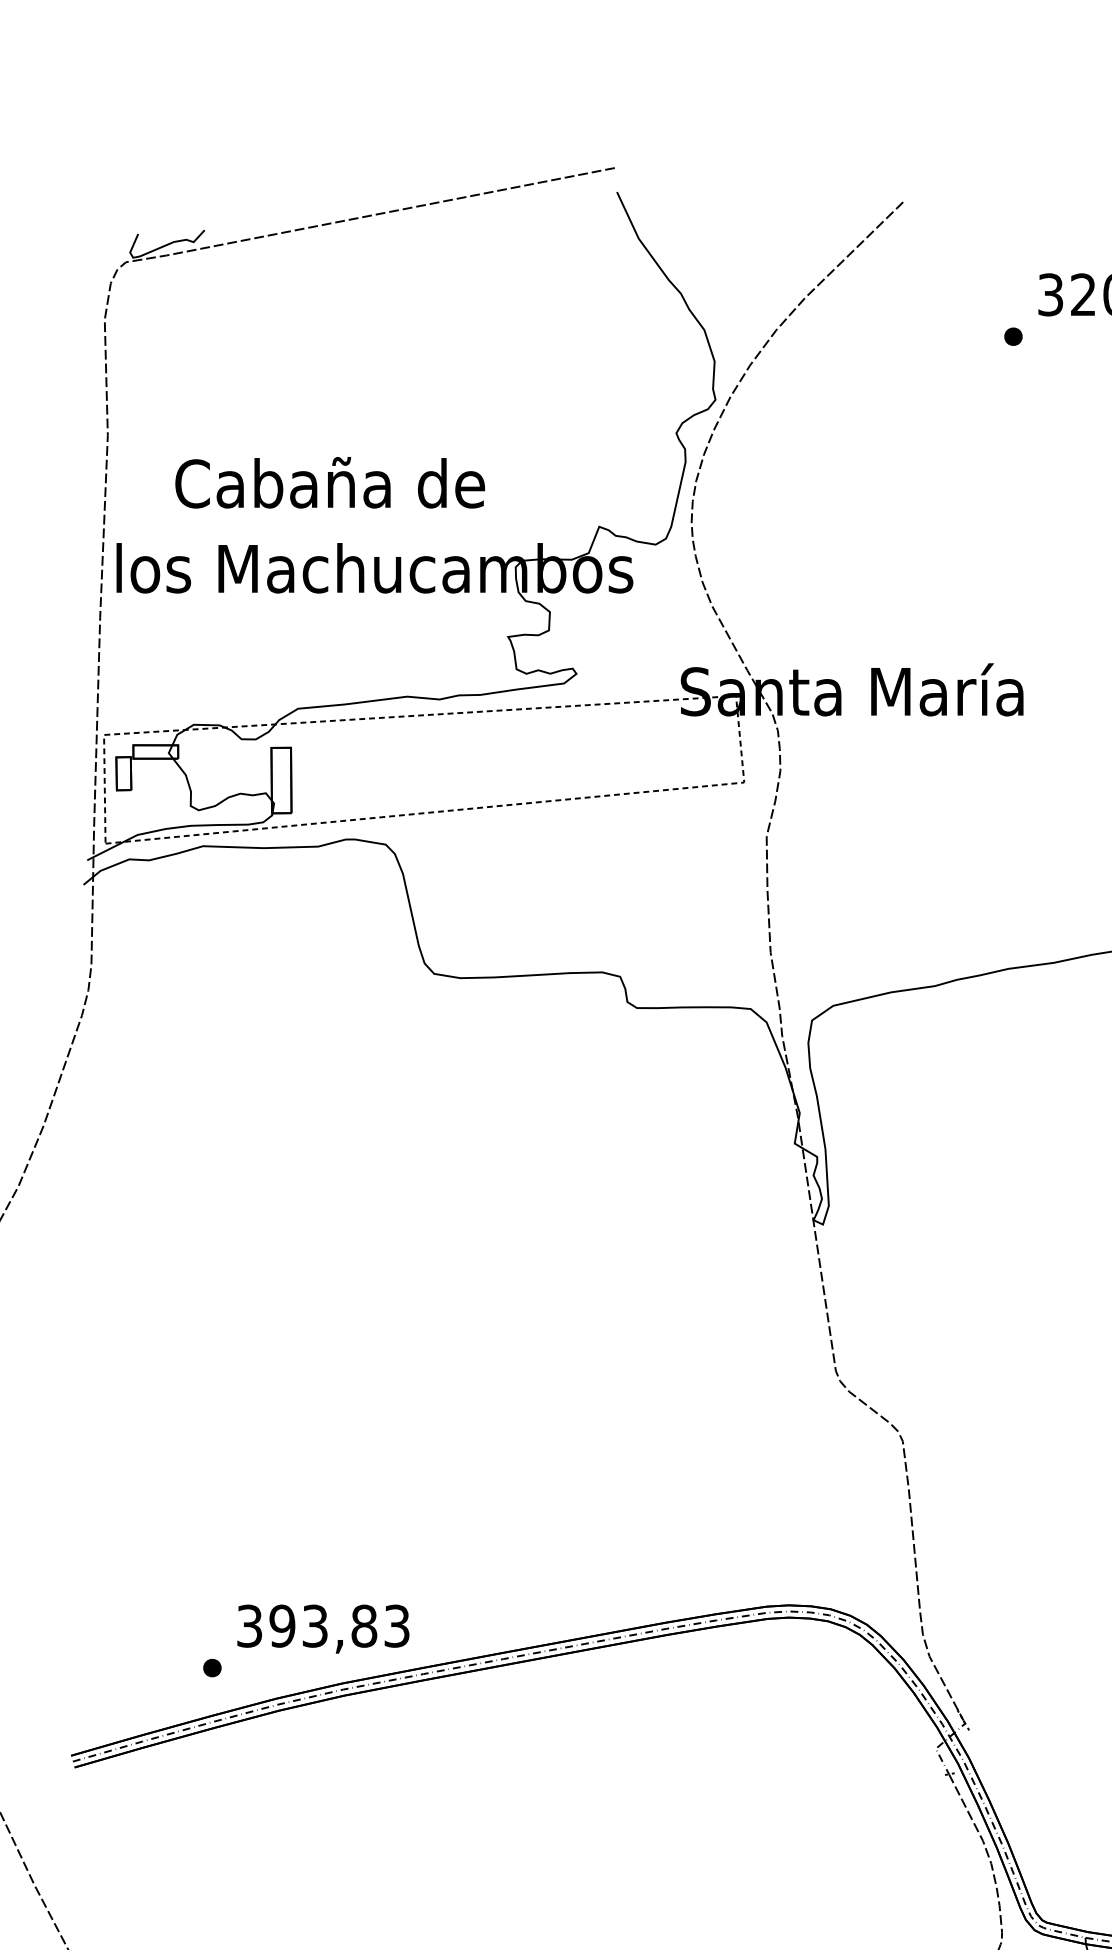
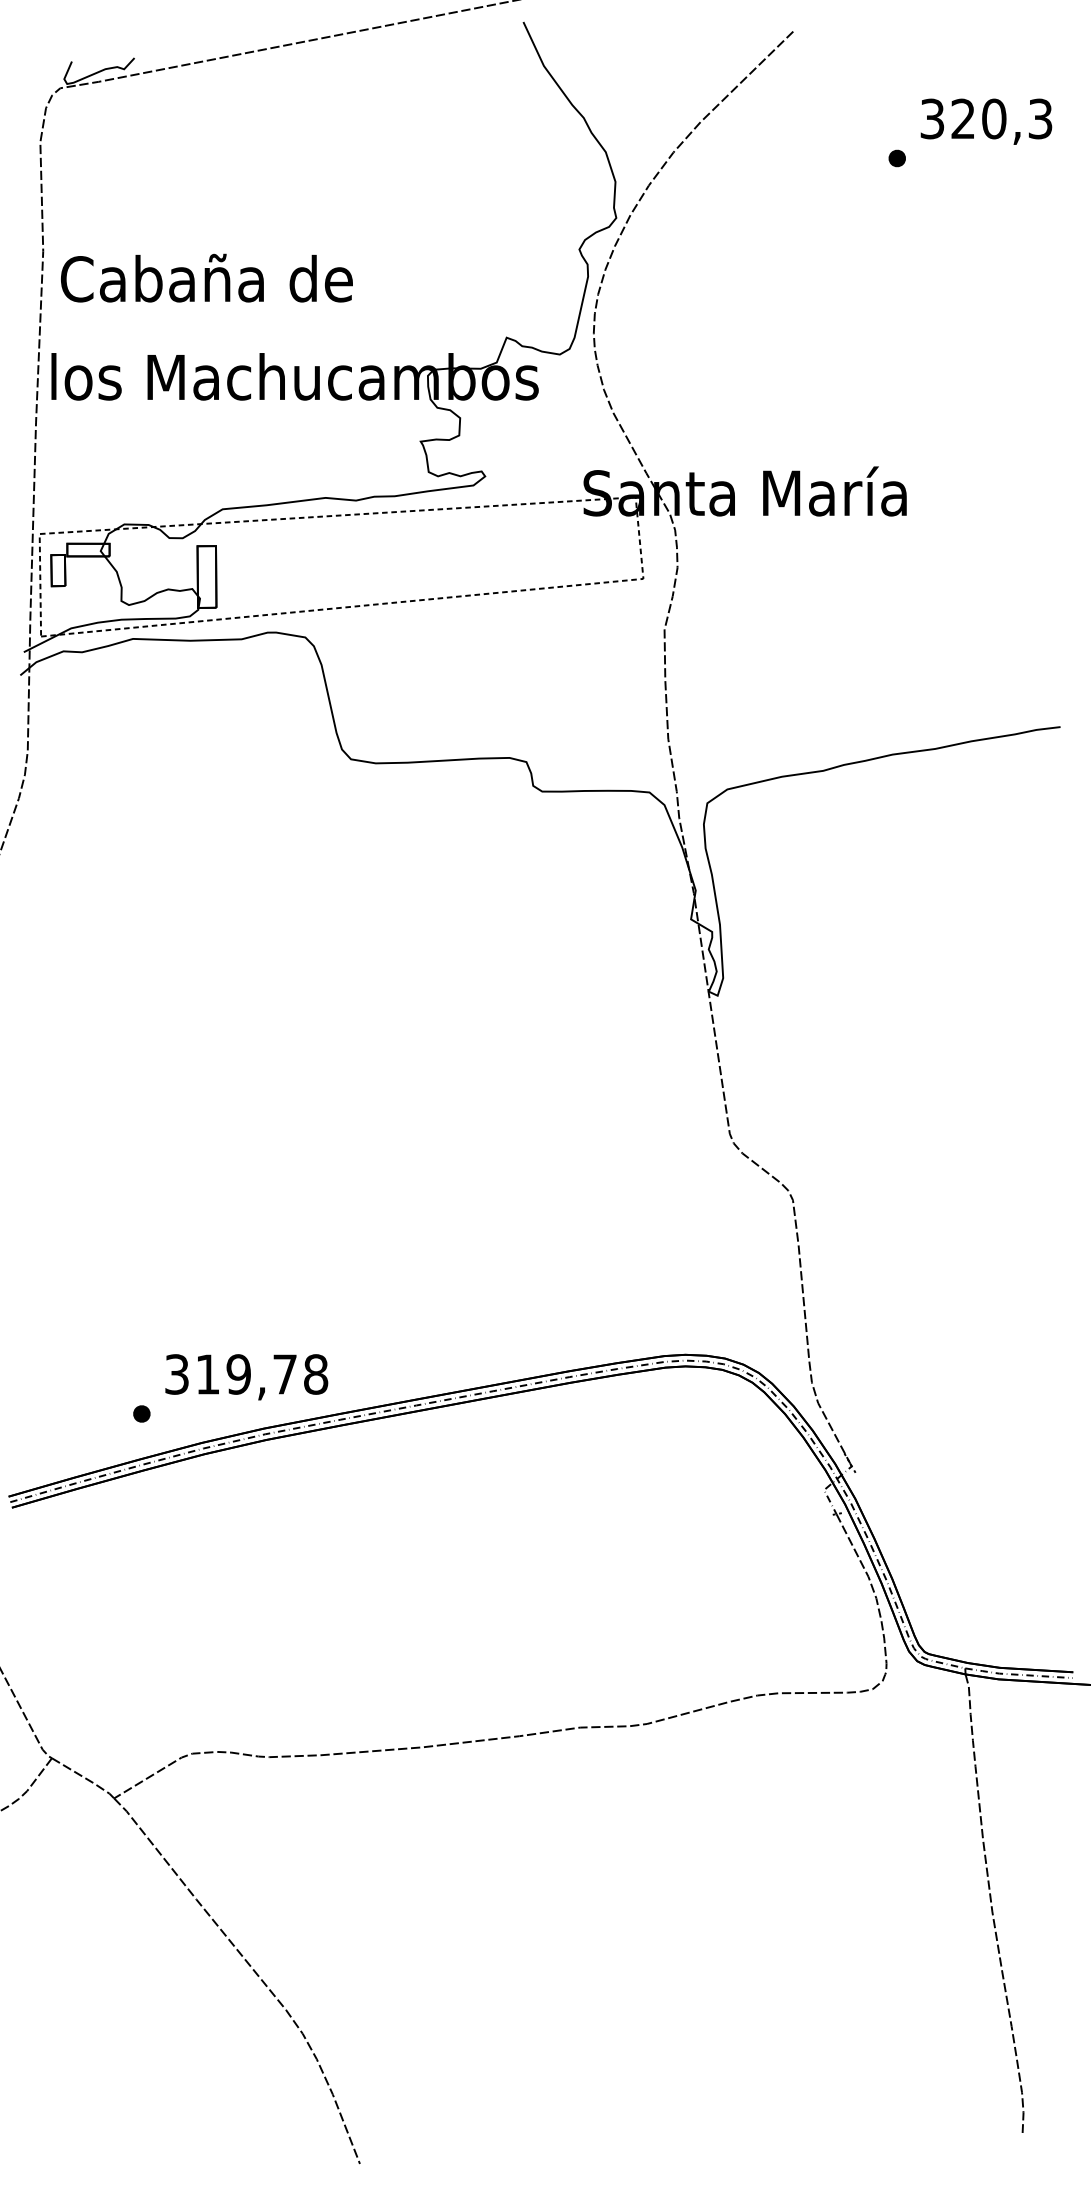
text: (329, 482) -> (206, 277), moved
text: (339, 1626) -> (261, 1374), 393,83 -> 319,78

